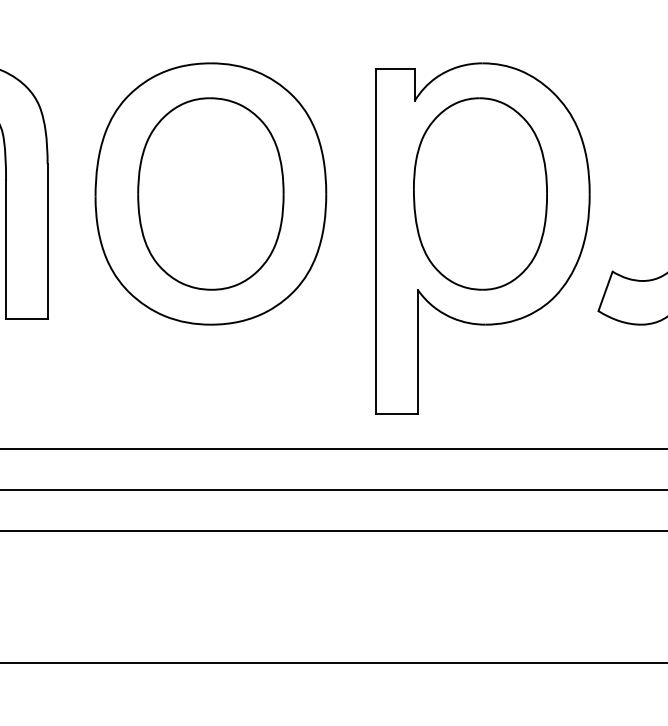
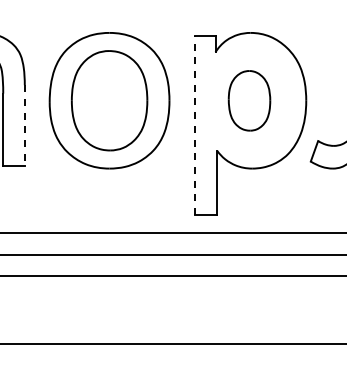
part: (480, 193) -> (249, 100), size x0.6
line: (47, 241) -> (24, 125), solid -> dashed
line: (376, 241) -> (195, 125), solid -> dashed

